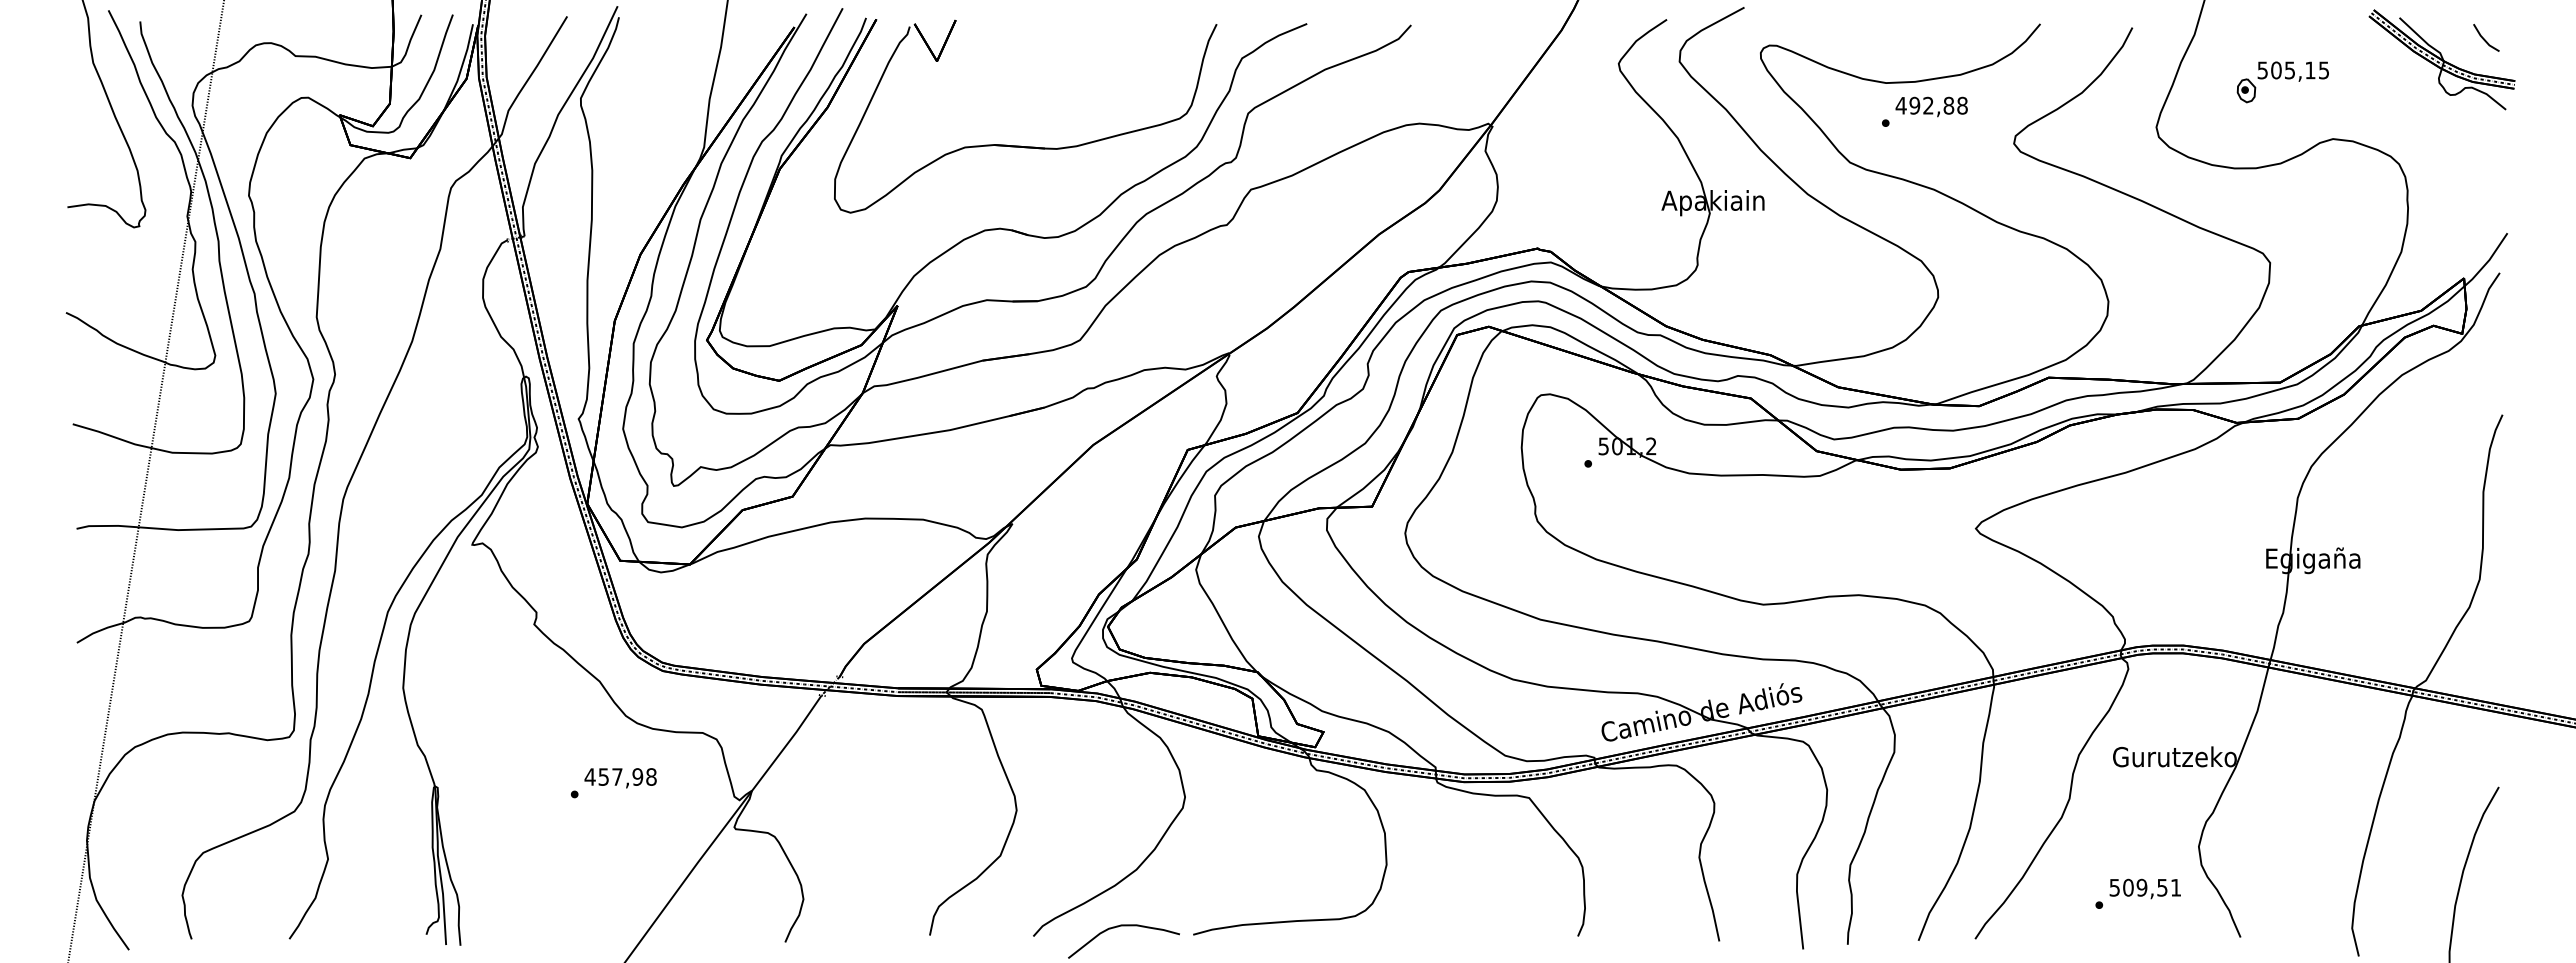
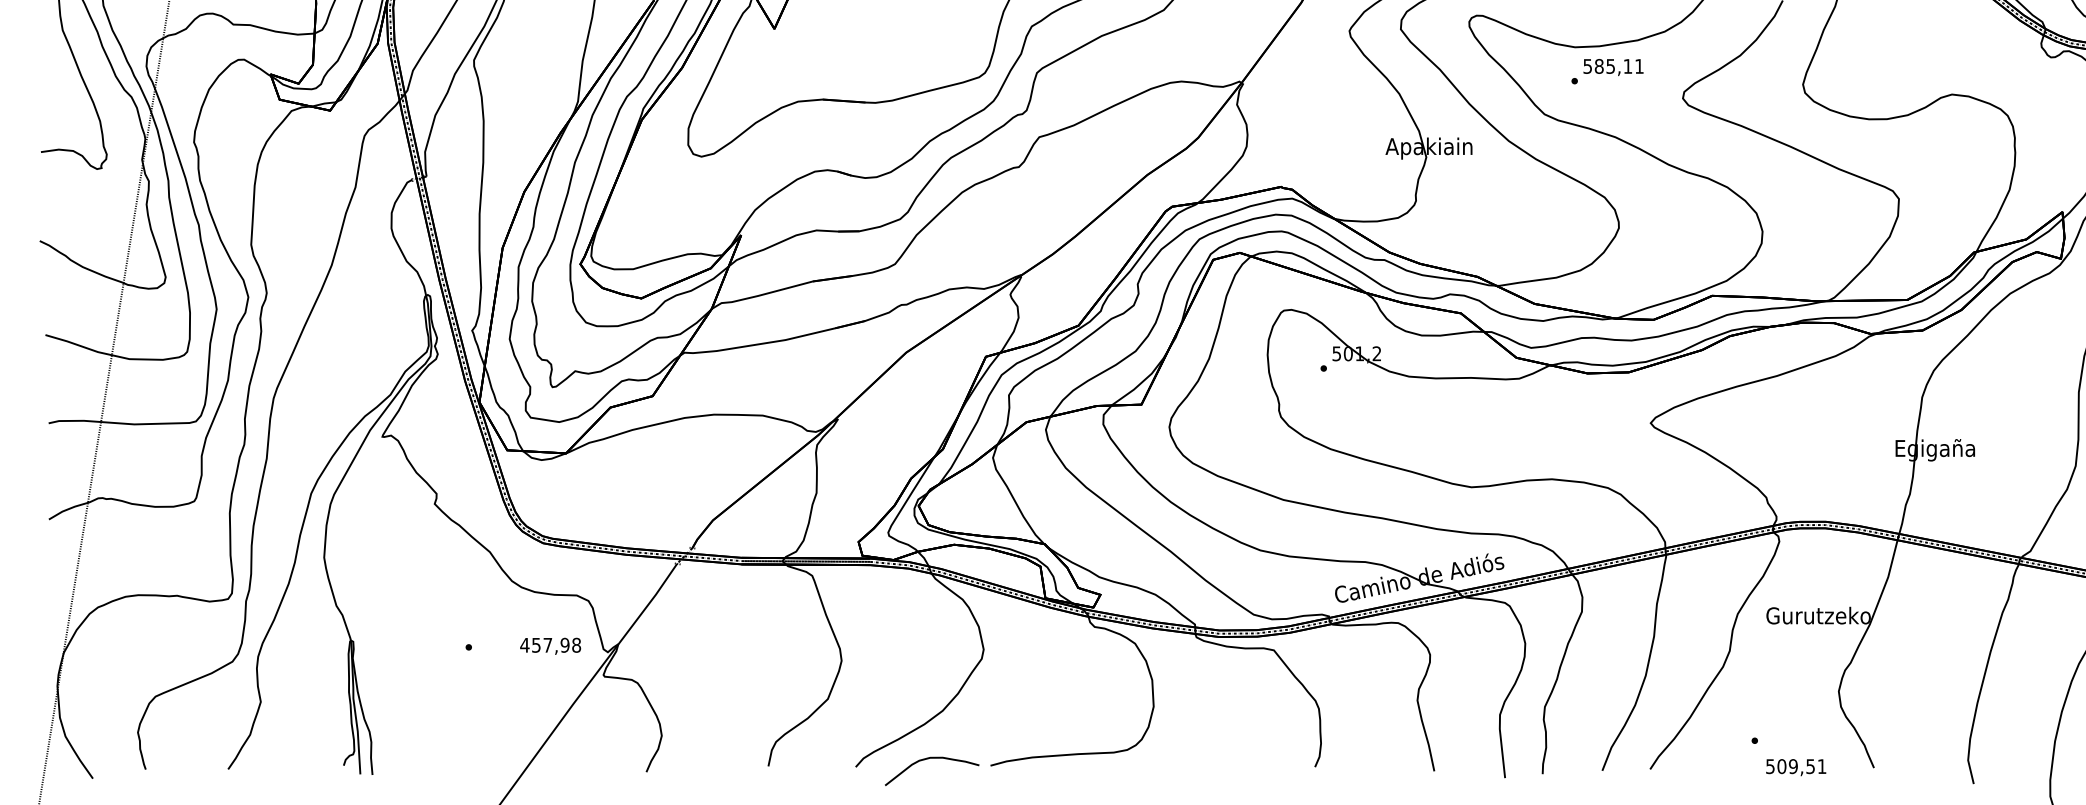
part: (2282, 82) -> (1909, 46), removed
text: (1931, 105) -> (1613, 66), 492,88 -> 585,11
text: (620, 778) -> (550, 646), moved
text: (2144, 888) -> (1795, 767), moved

